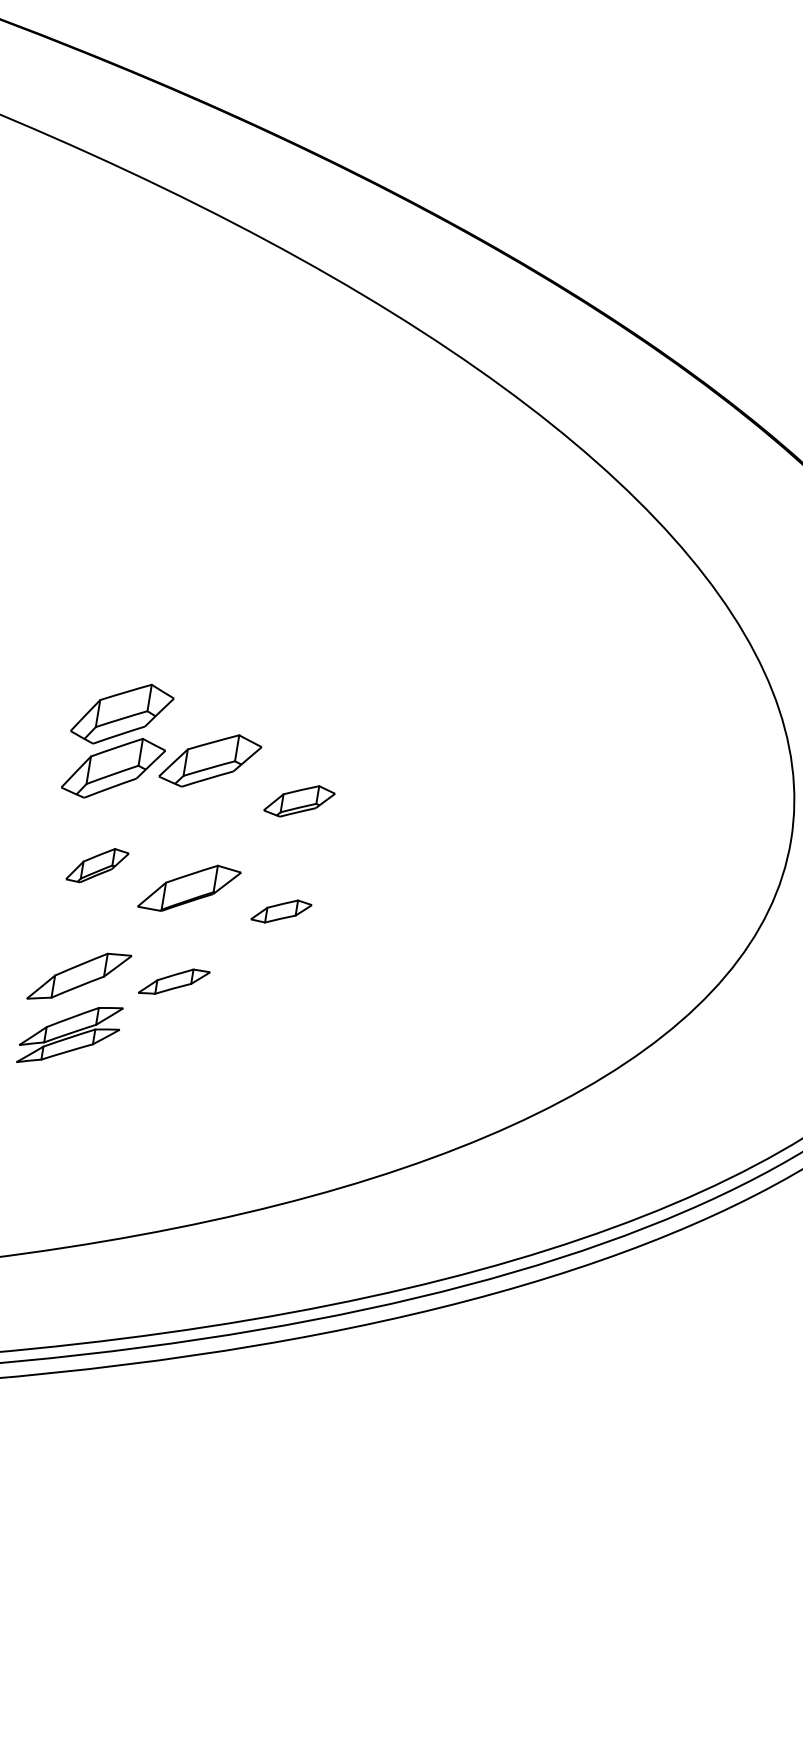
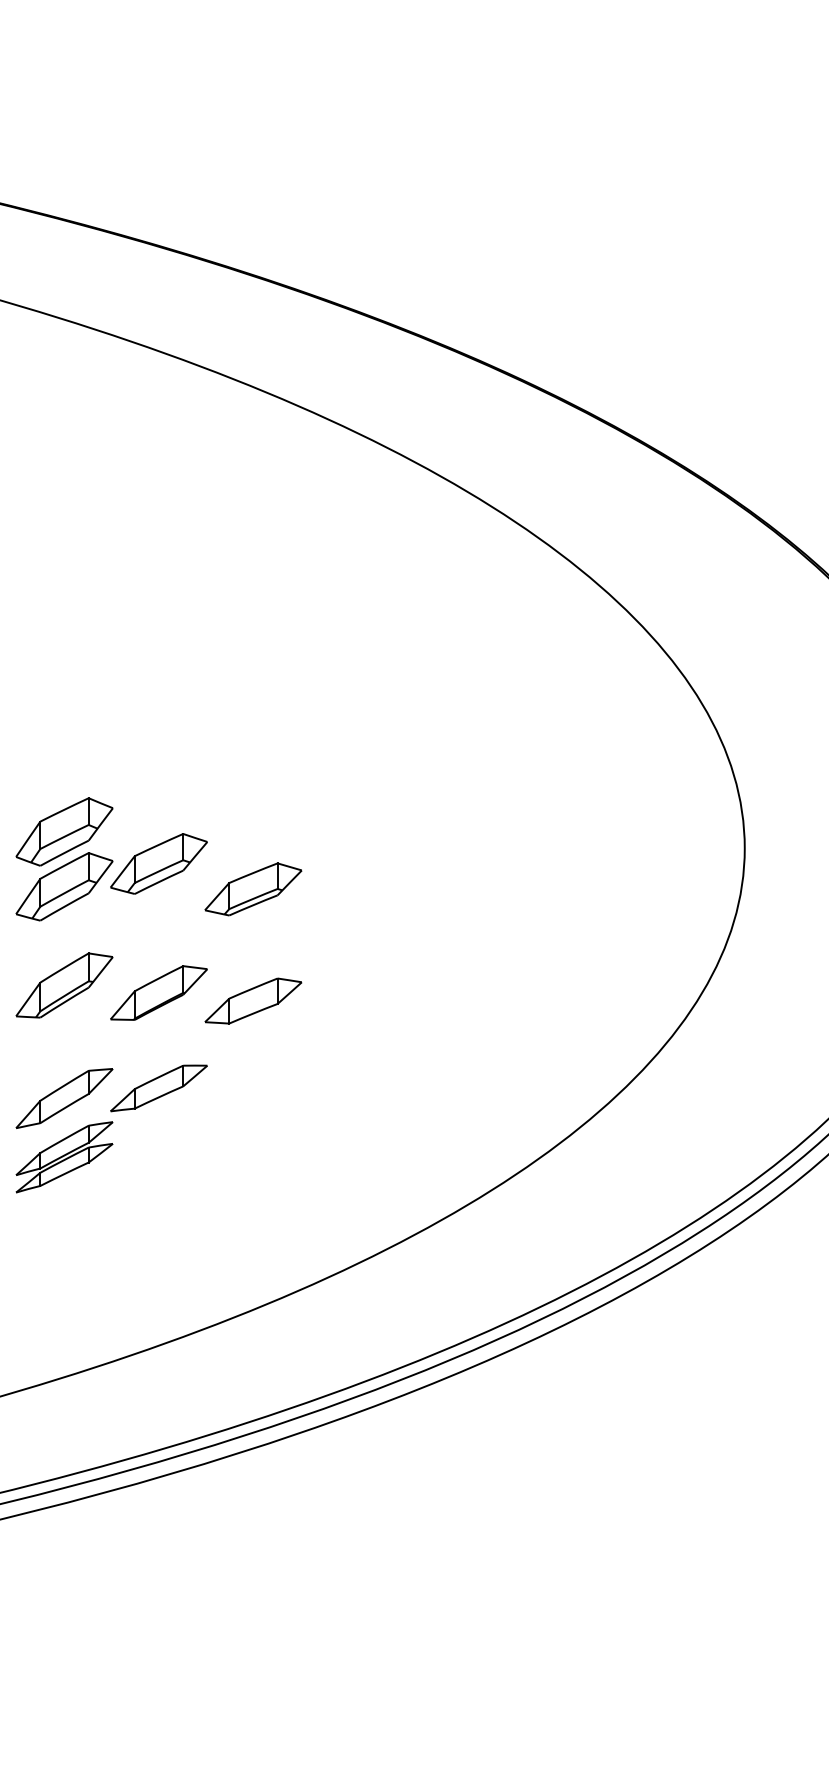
part: (299, 801) -> (253, 889), size x1.43
part: (97, 865) -> (64, 985), size x1.67
part: (281, 911) -> (253, 1000), size x1.67
part: (173, 982) -> (158, 1088), size x1.43

